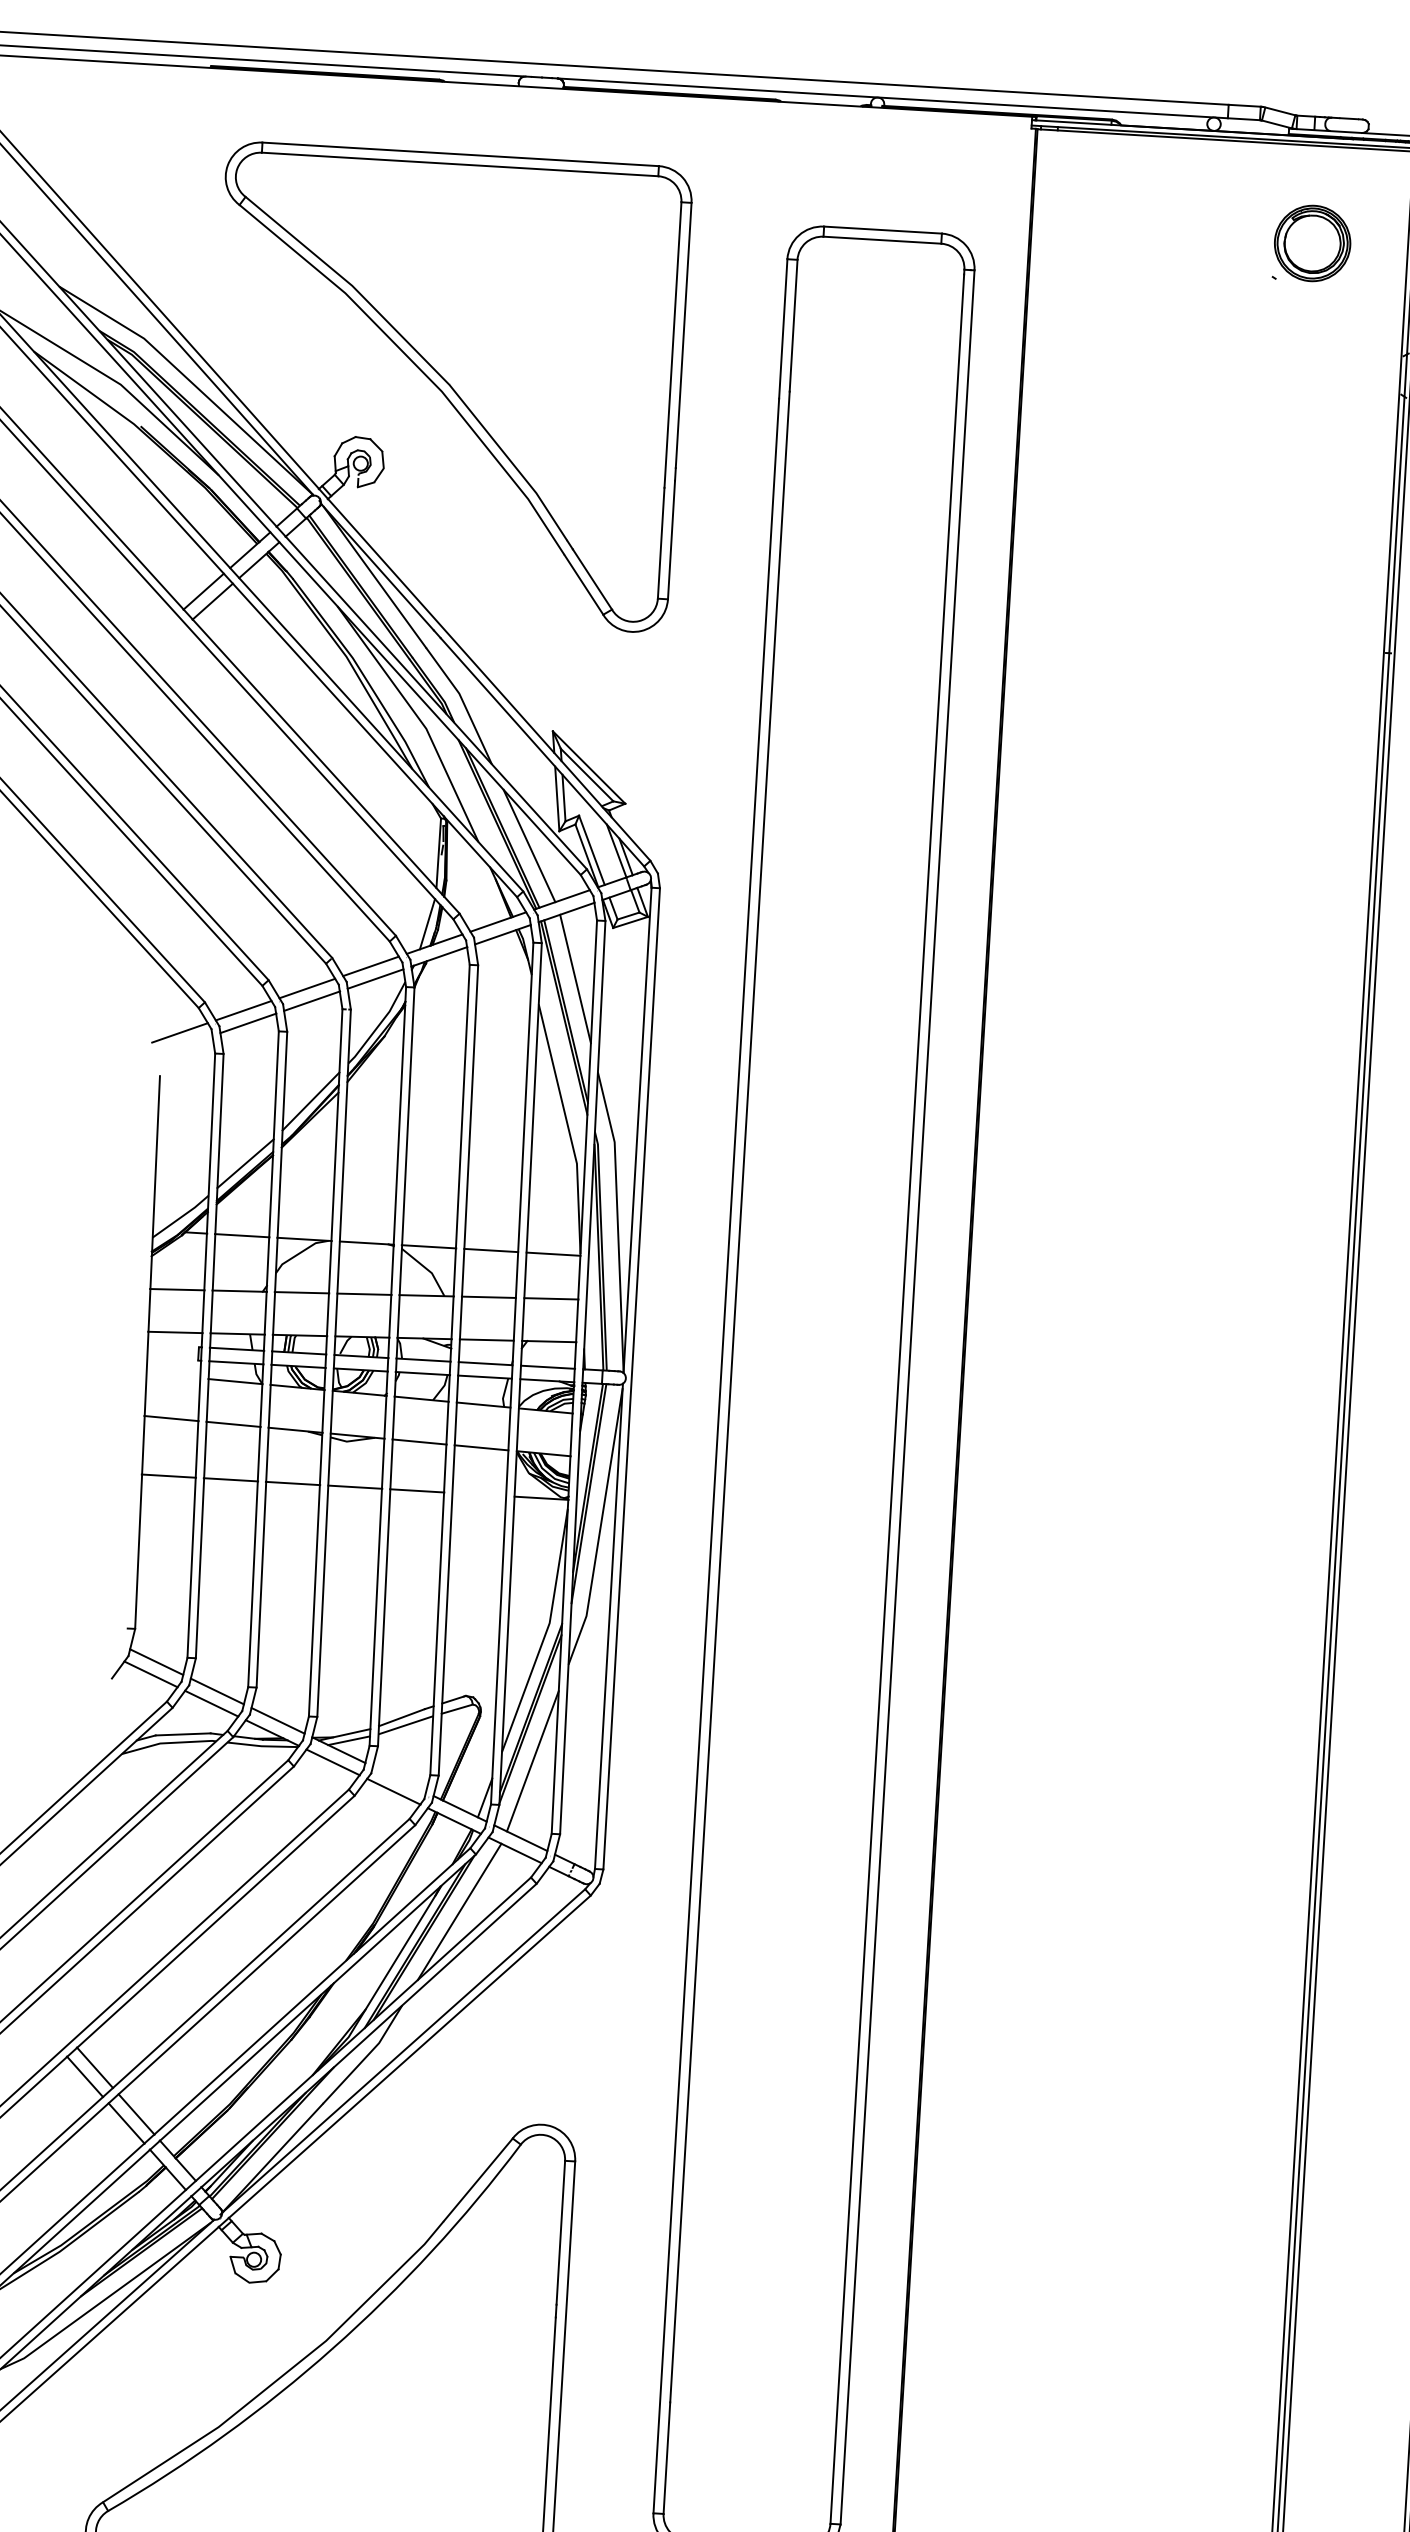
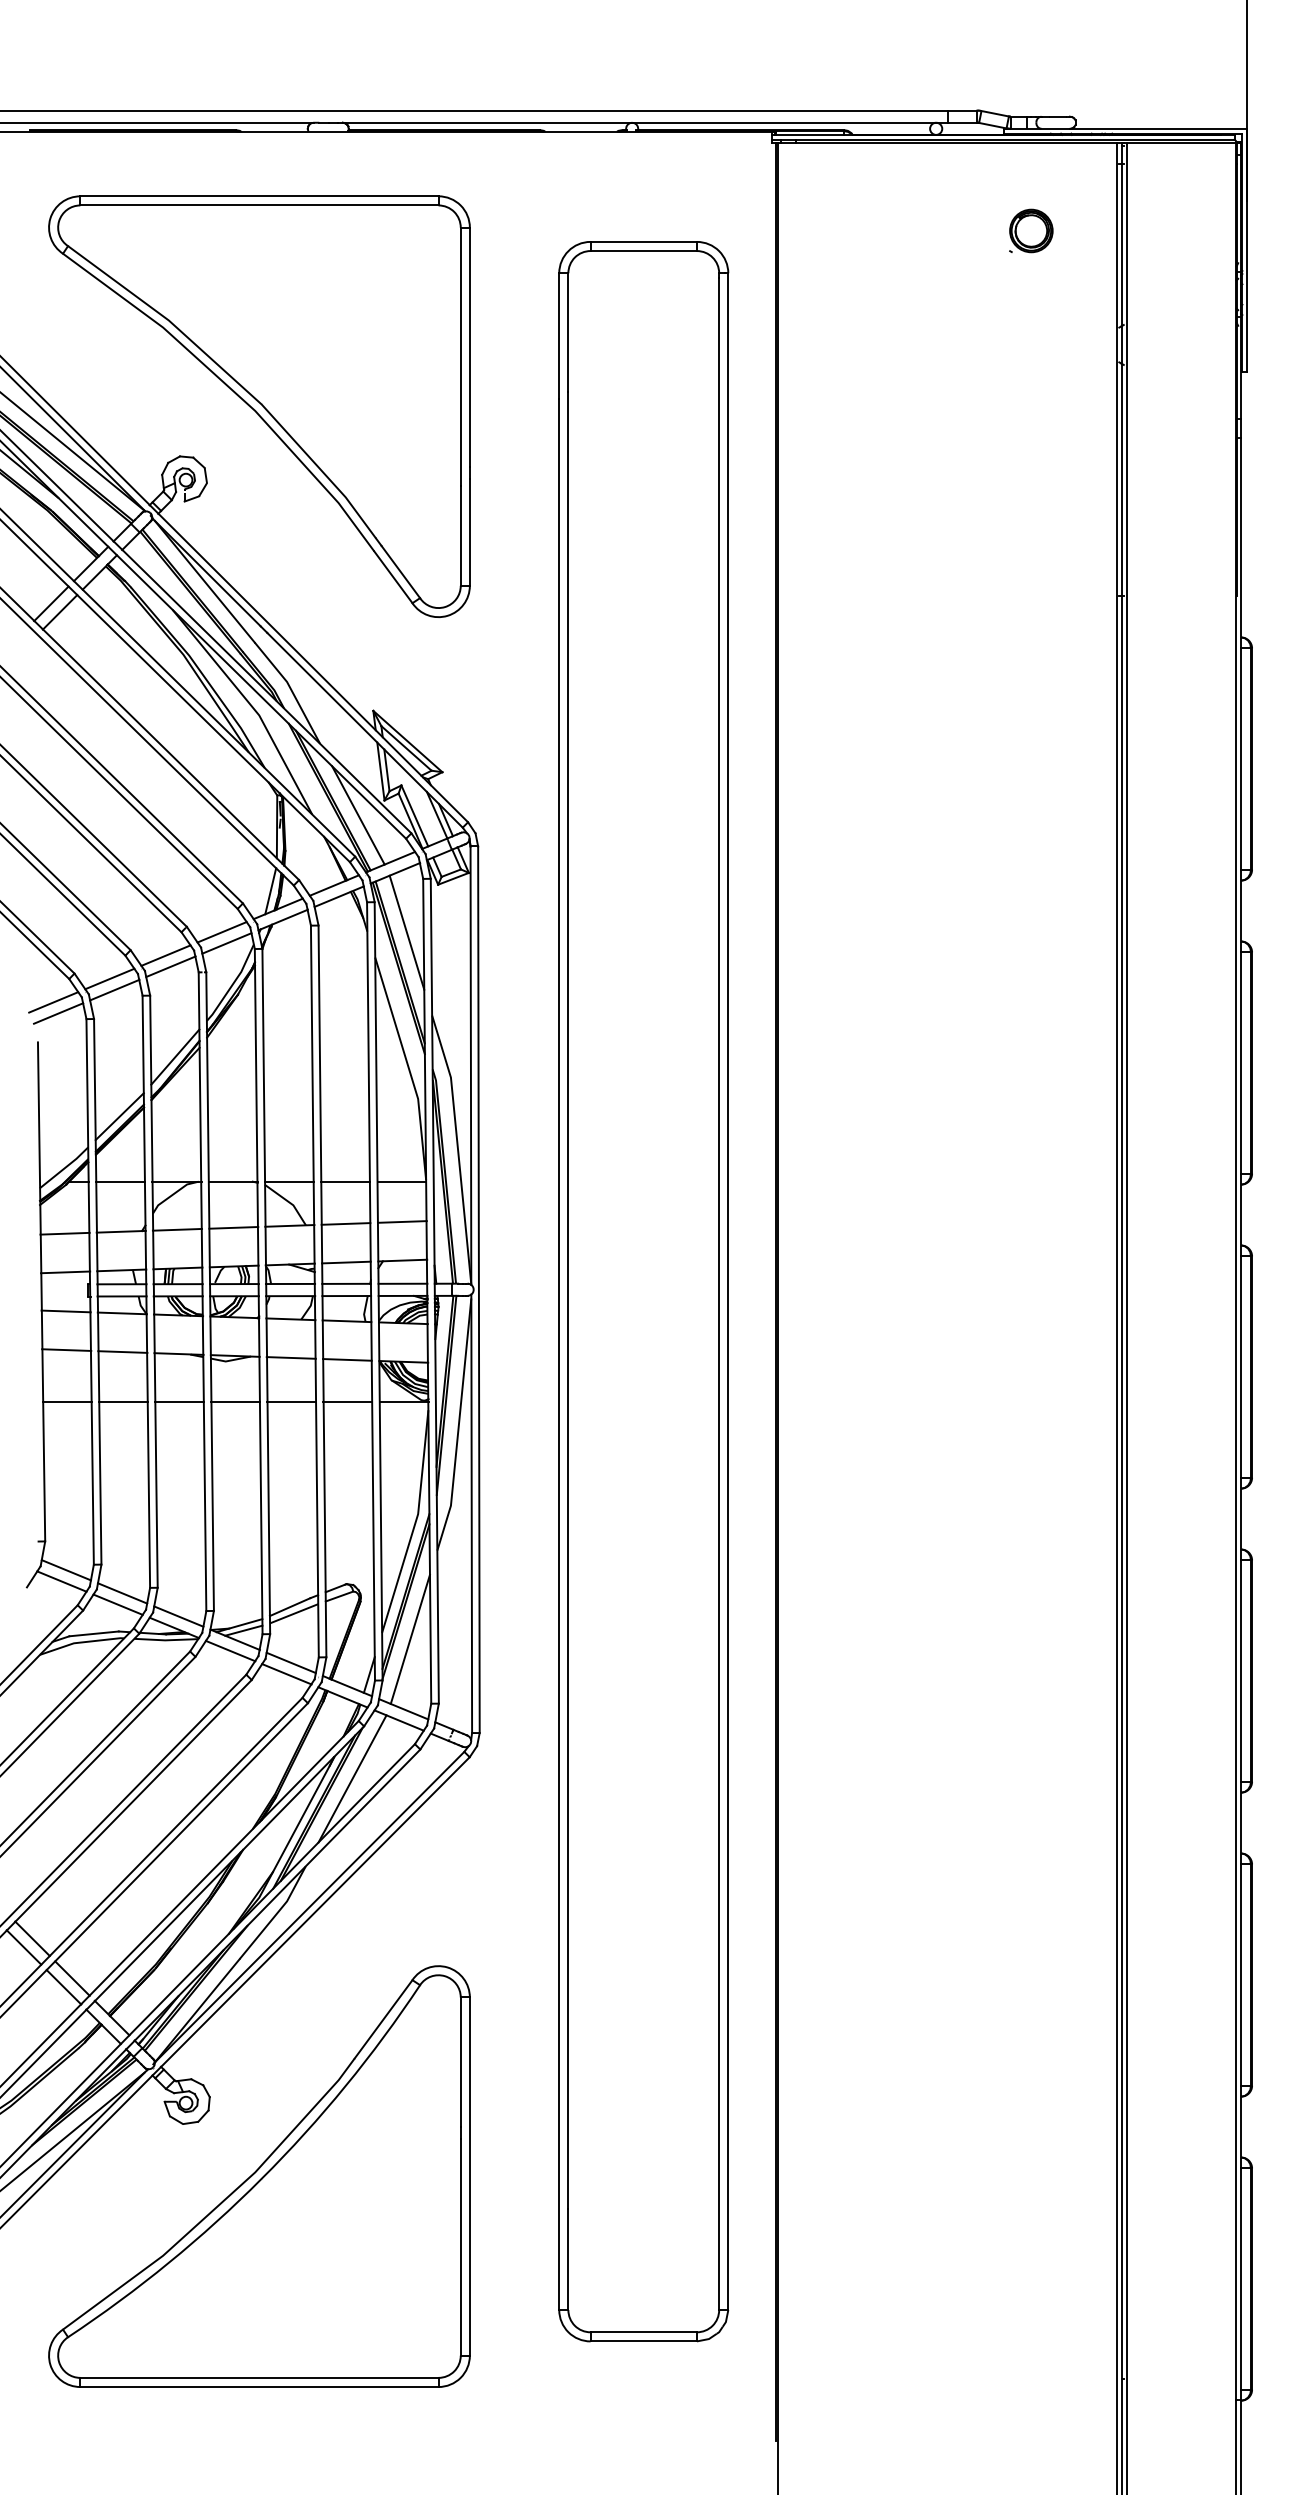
part: (1312, 242) -> (1031, 230), size x0.62
line: (184, 1045) -> (58, 1013), added
line: (172, 1375) -> (65, 1311), added
line: (478, 1494) -> (347, 1402), added
line: (398, 1778) -> (290, 1662), added

